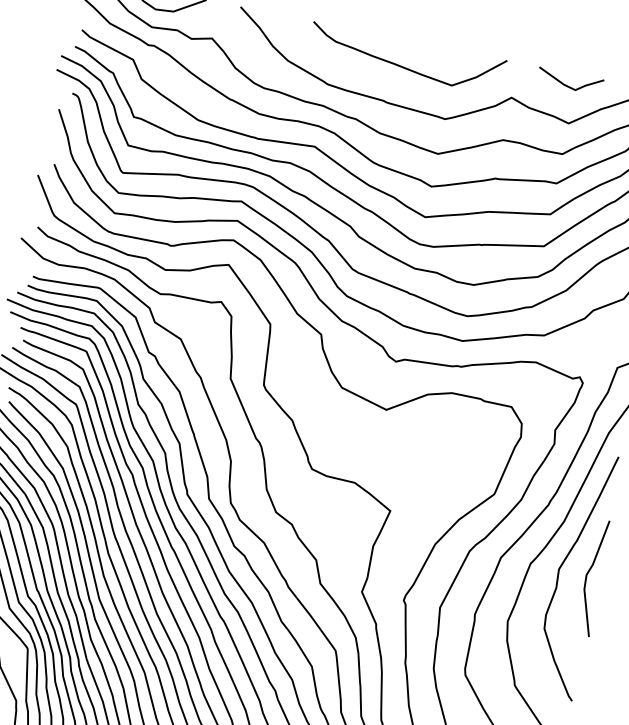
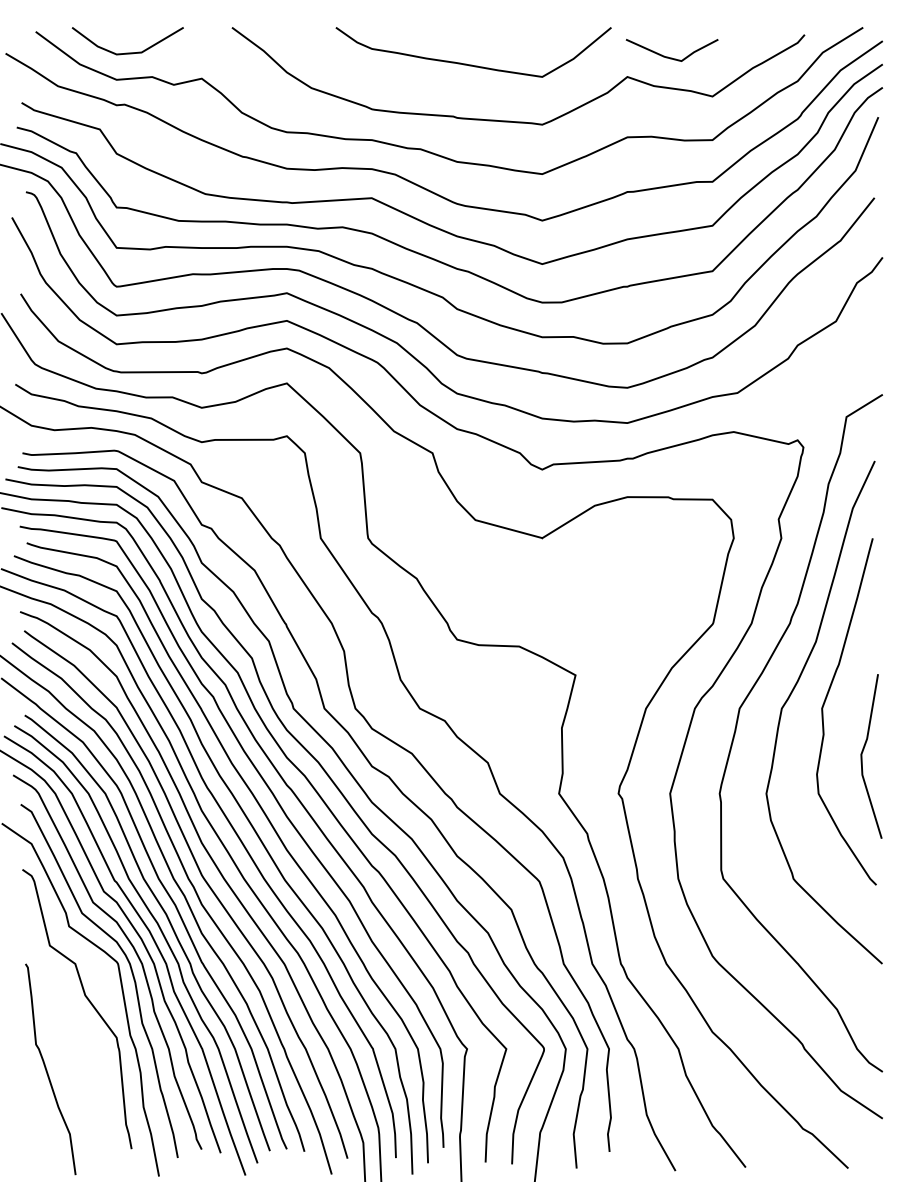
line: (566, 85) -> (668, 56), moved
line: (588, 573) -> (863, 752), moved

